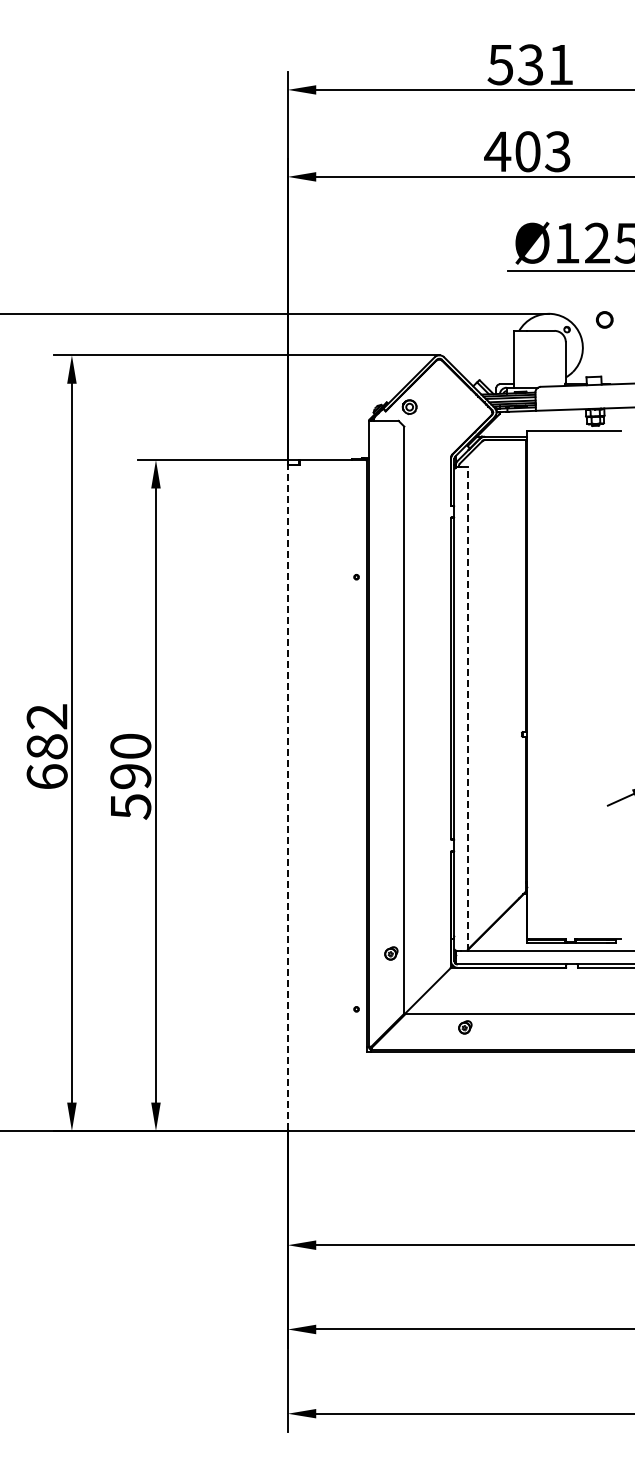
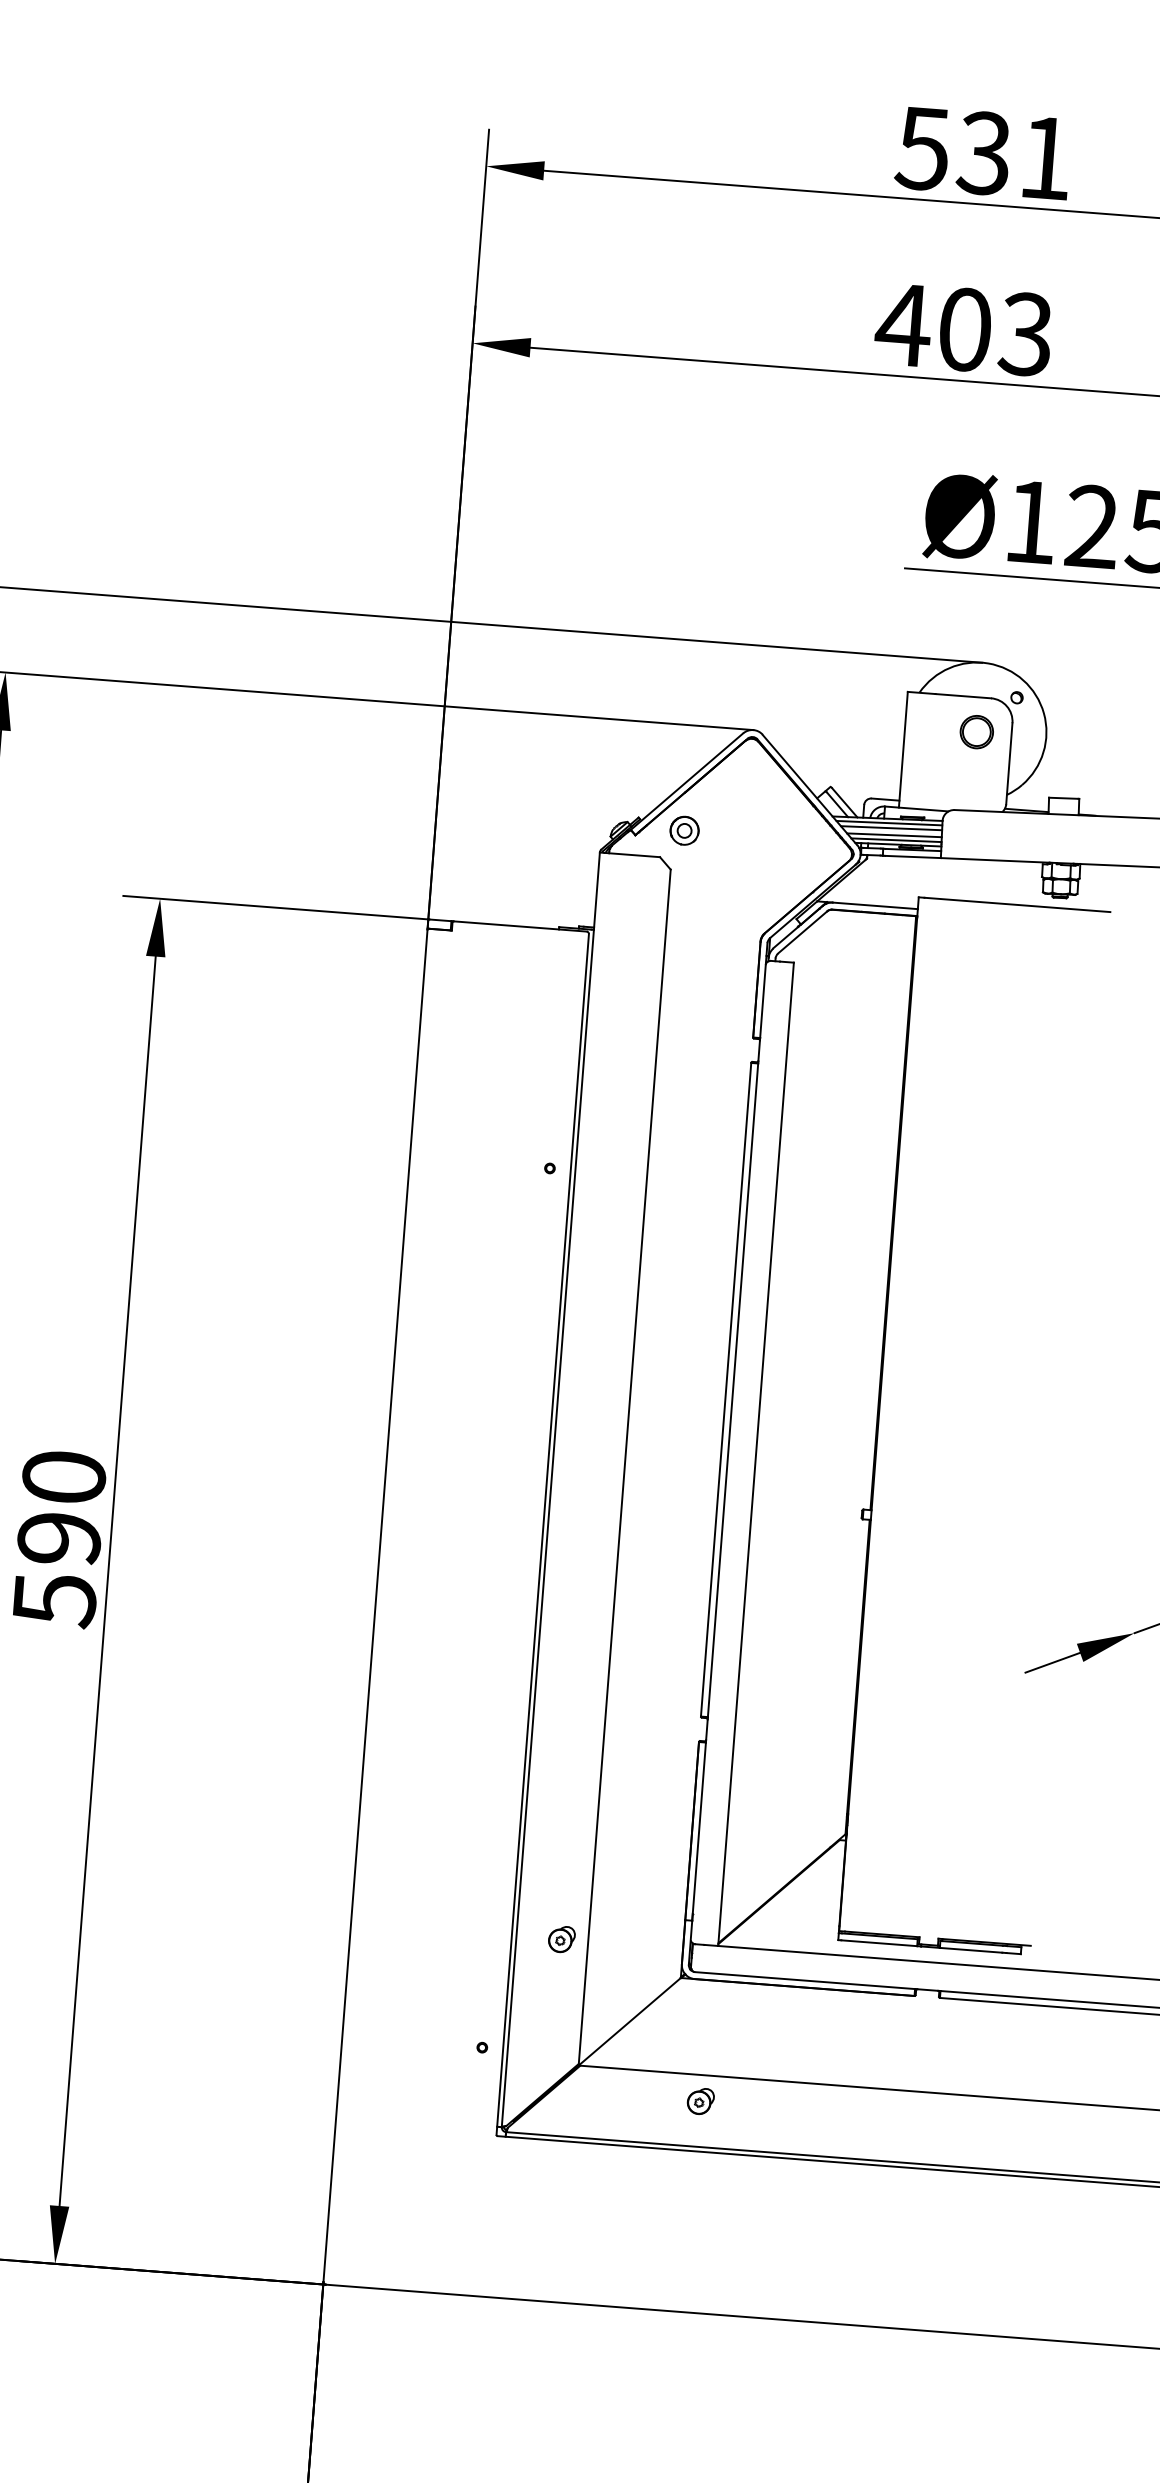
circle: (604, 319) -> (976, 731), moved
line: (468, 709) -> (756, 1455), dashed -> solid
line: (287, 797) -> (374, 1605), dashed -> solid

